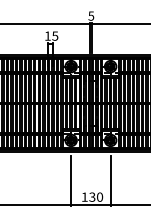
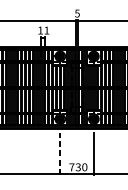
text: (55, 35) -> (47, 30), 15 -> 11
line: (71, 181) -> (60, 154), solid -> dashed
text: (84, 196) -> (71, 166), 130 -> 730

